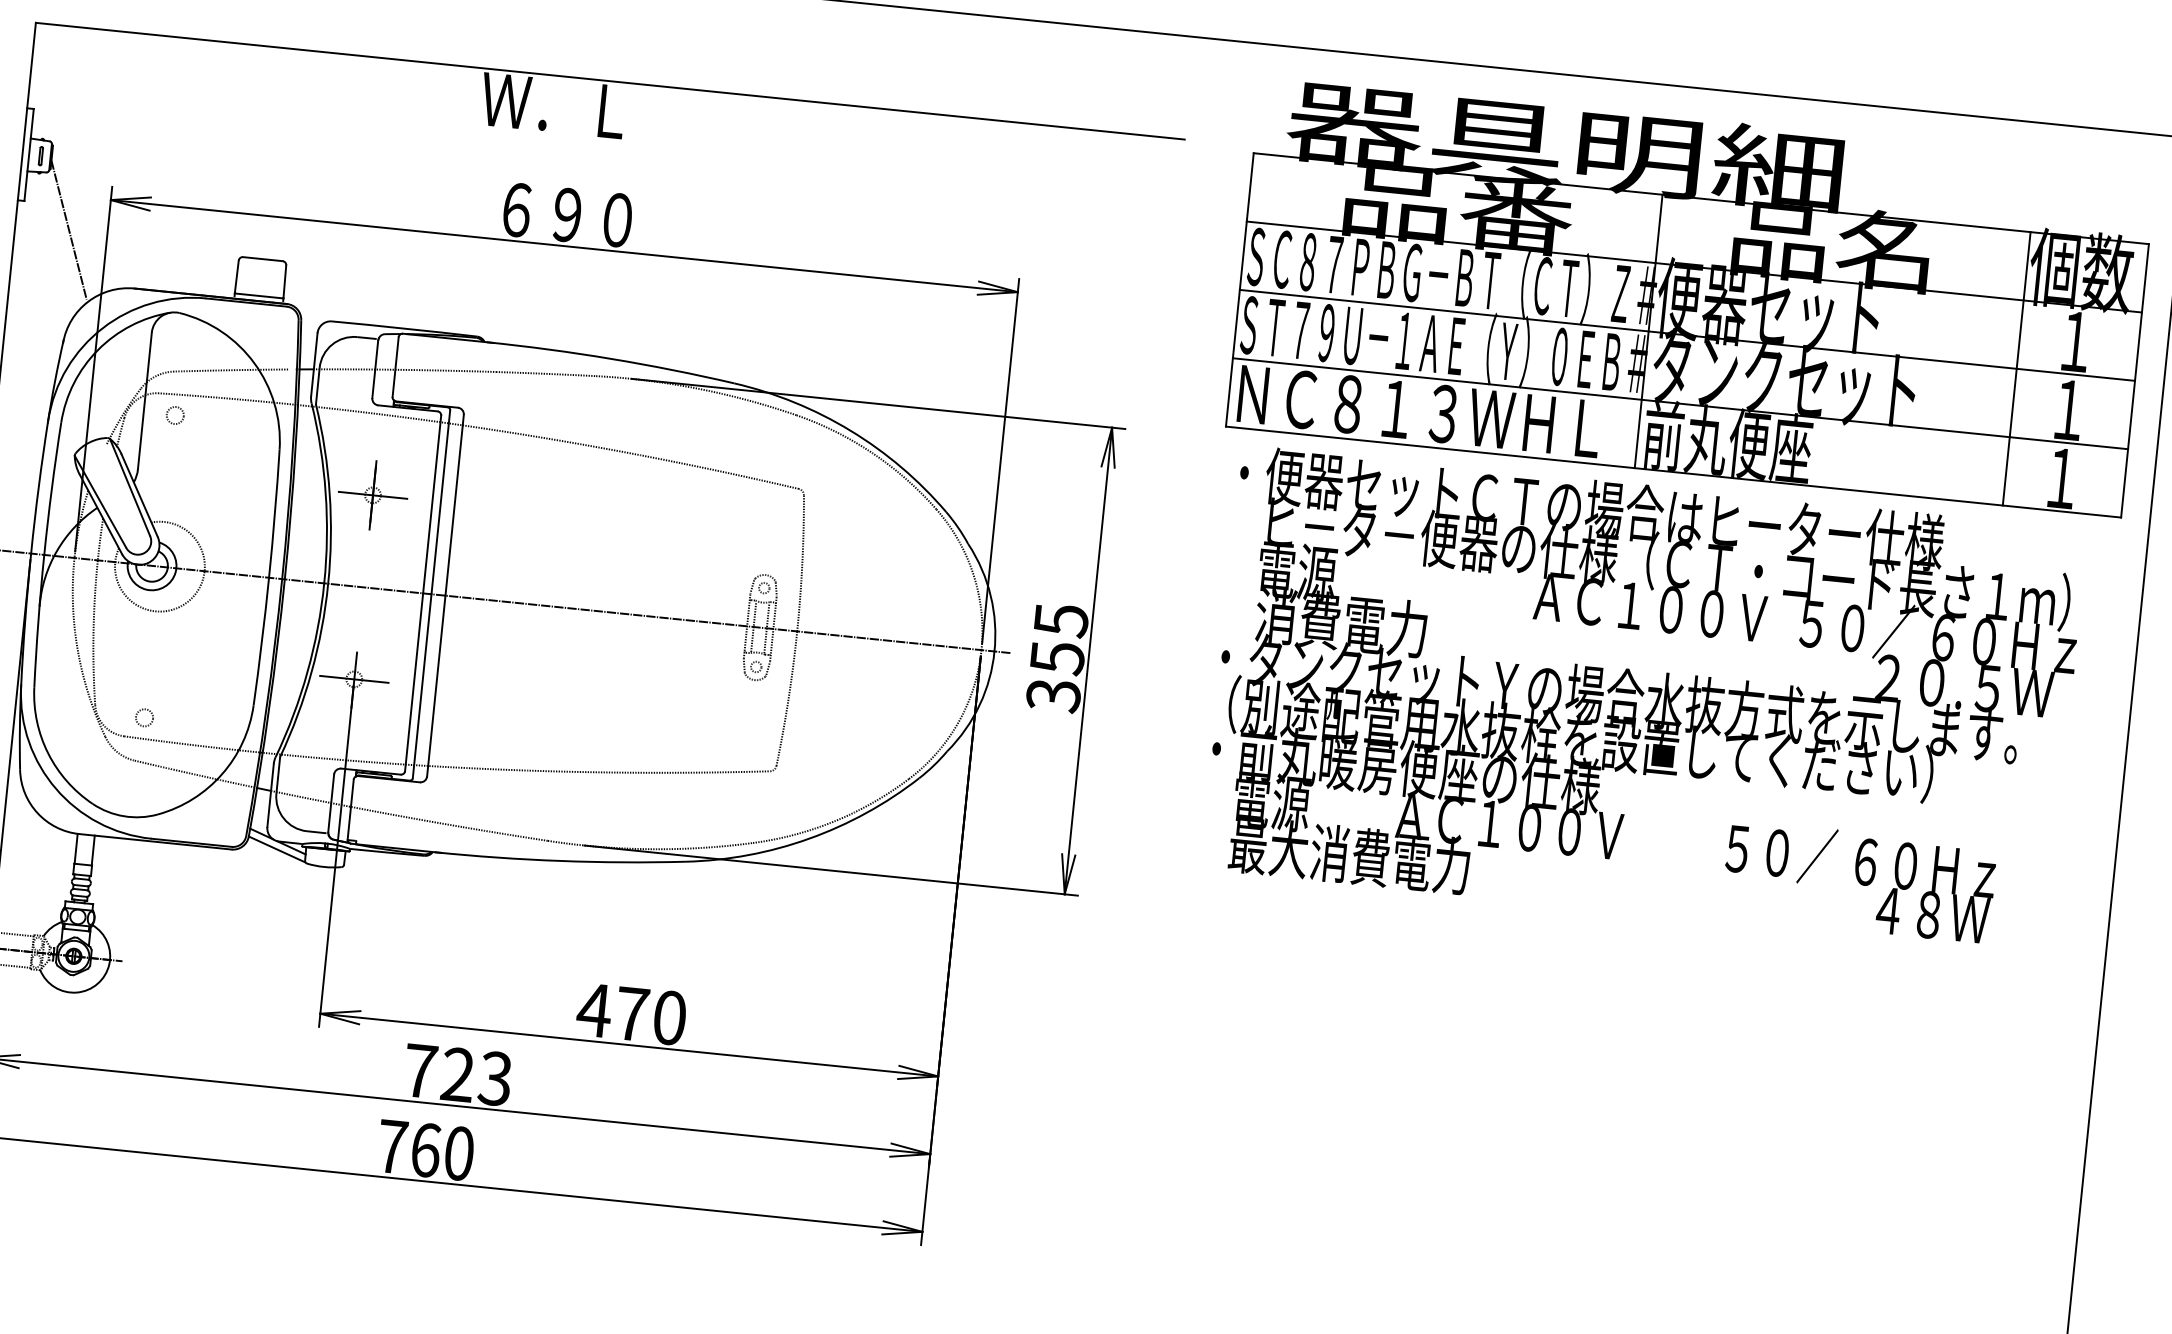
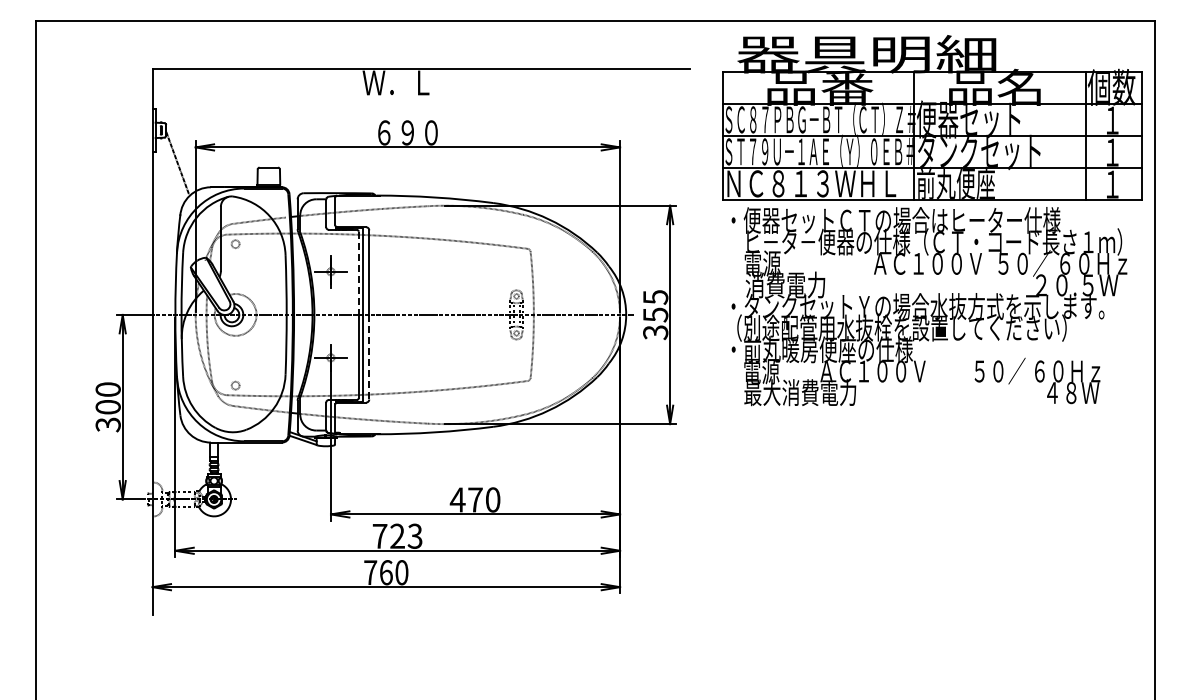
line: (431, 504) -> (358, 273), solid -> dashed
line: (436, 686) -> (369, 357), solid -> dashed

